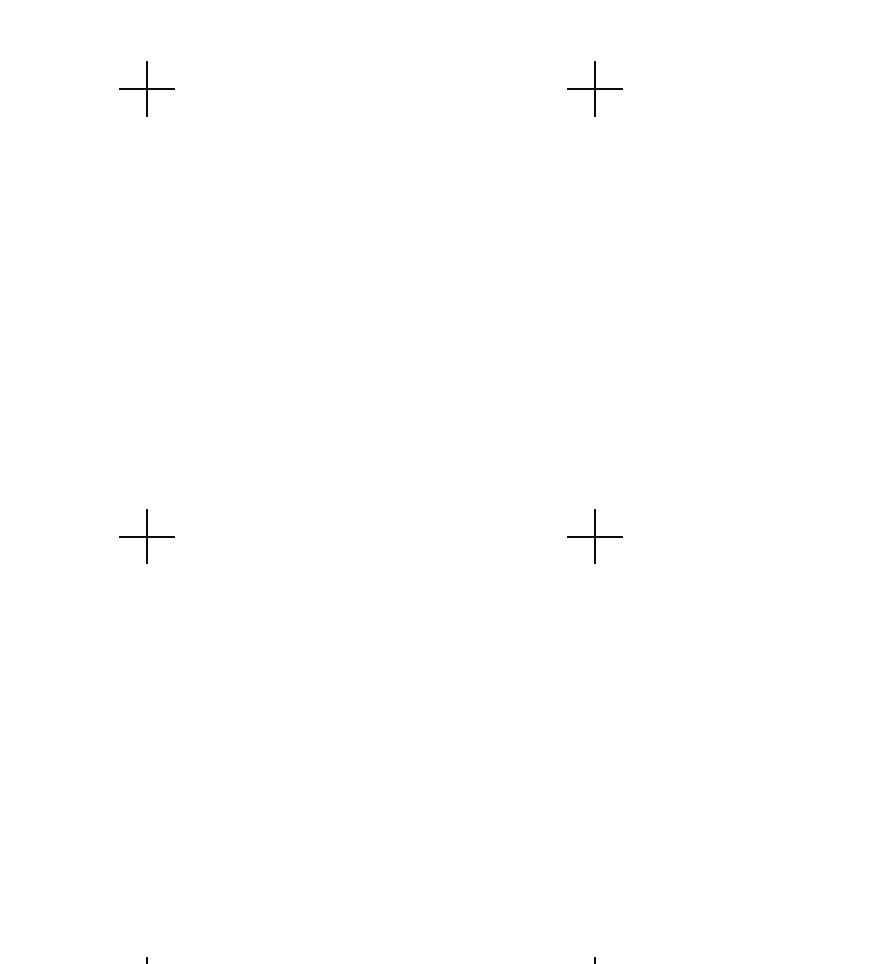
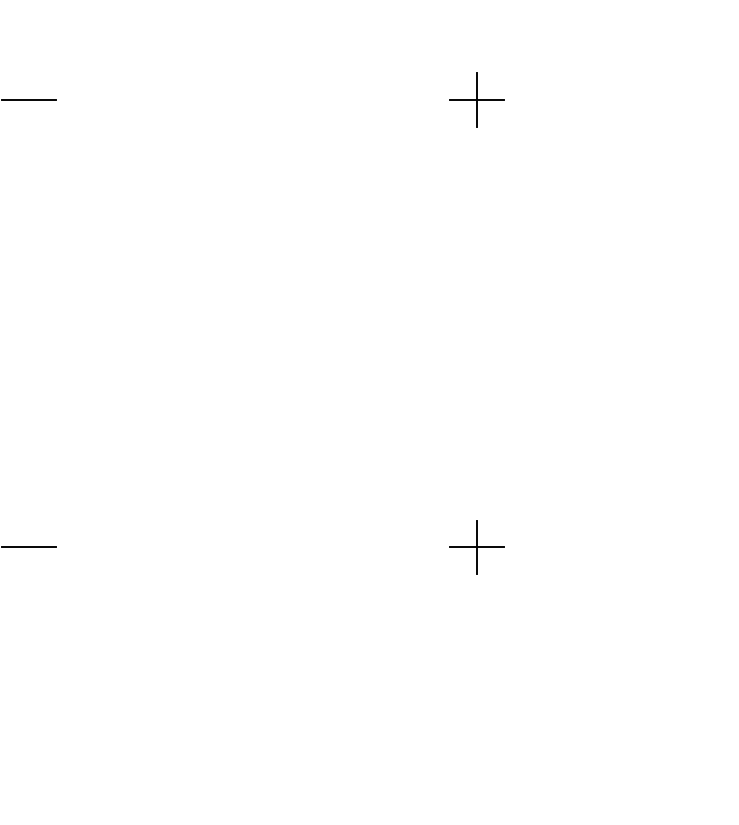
line: (147, 88) -> (29, 99), removed
line: (147, 536) -> (29, 547), removed

